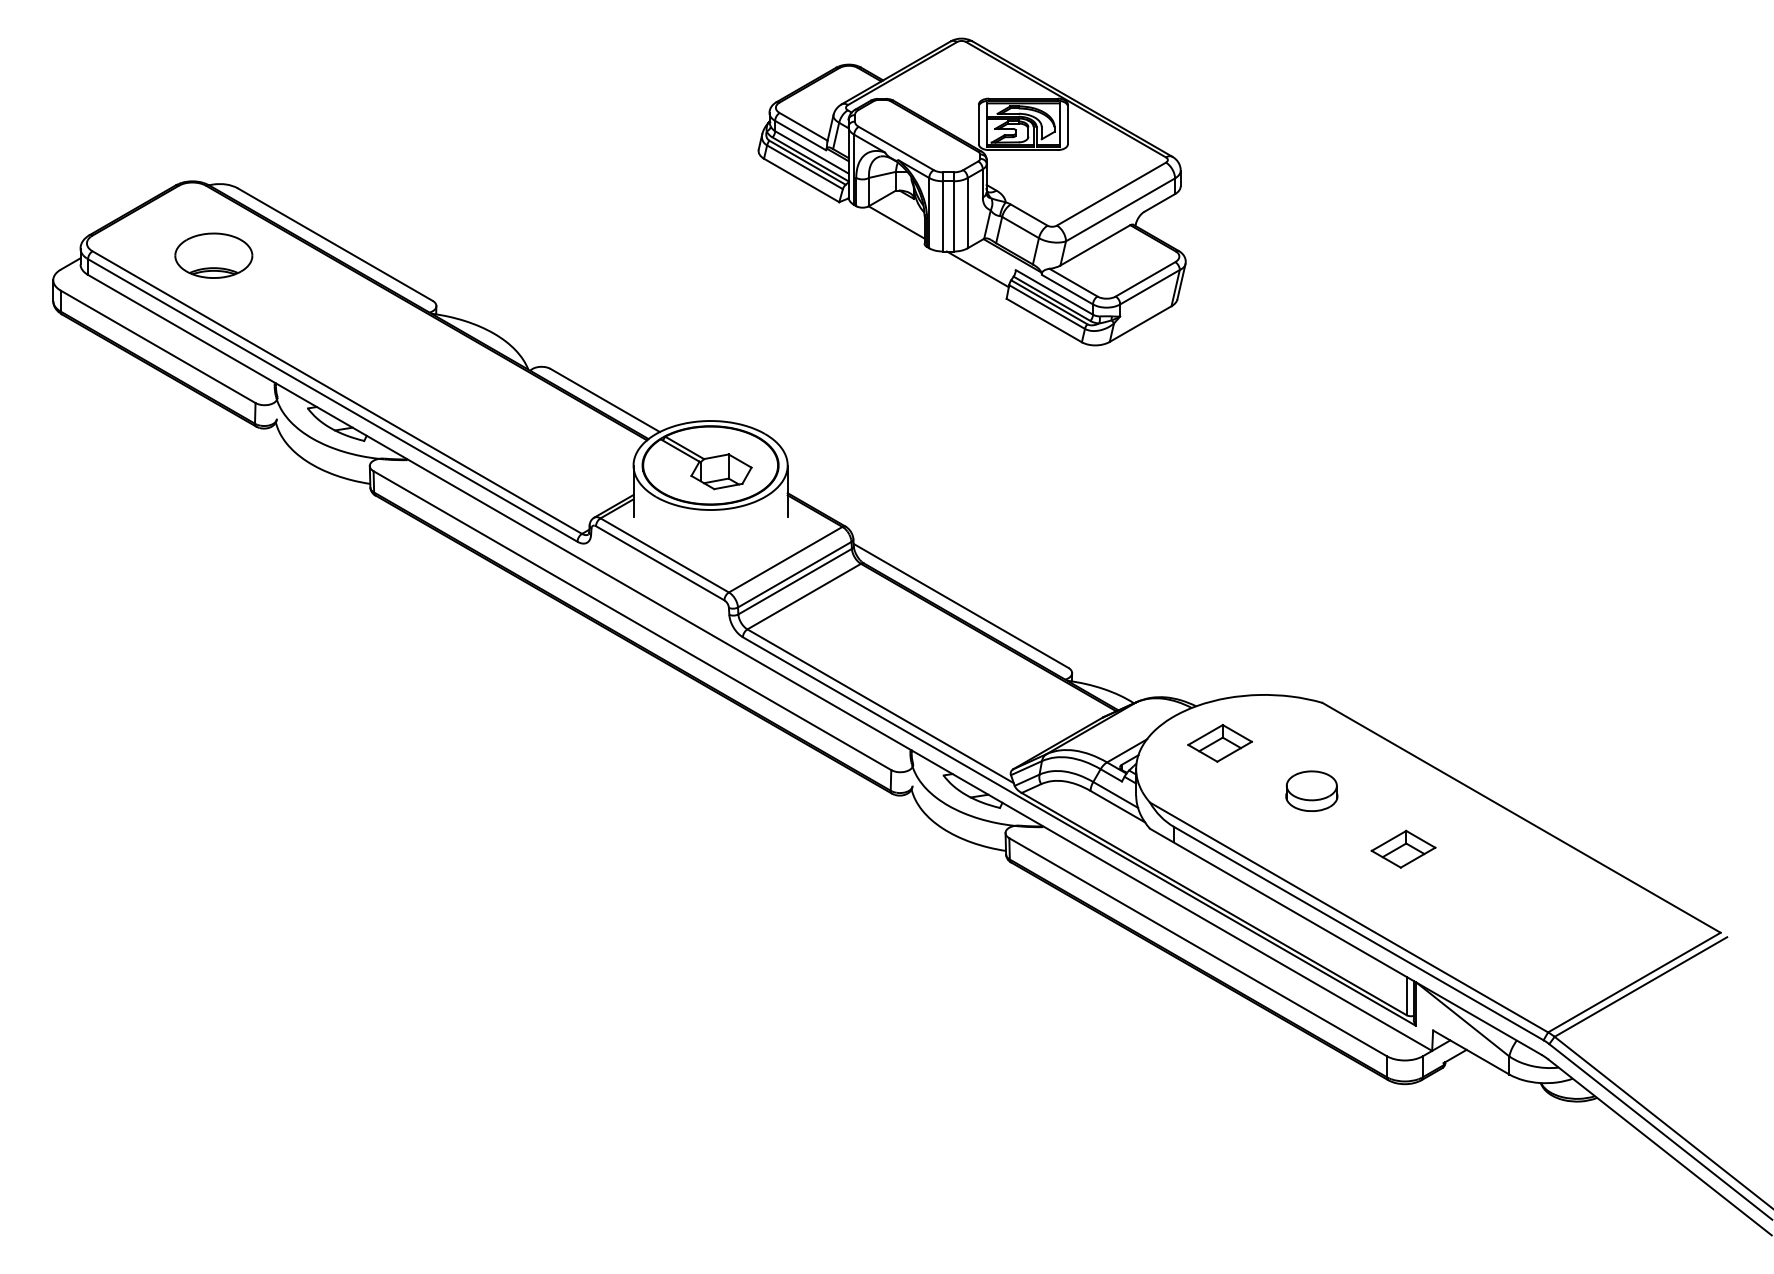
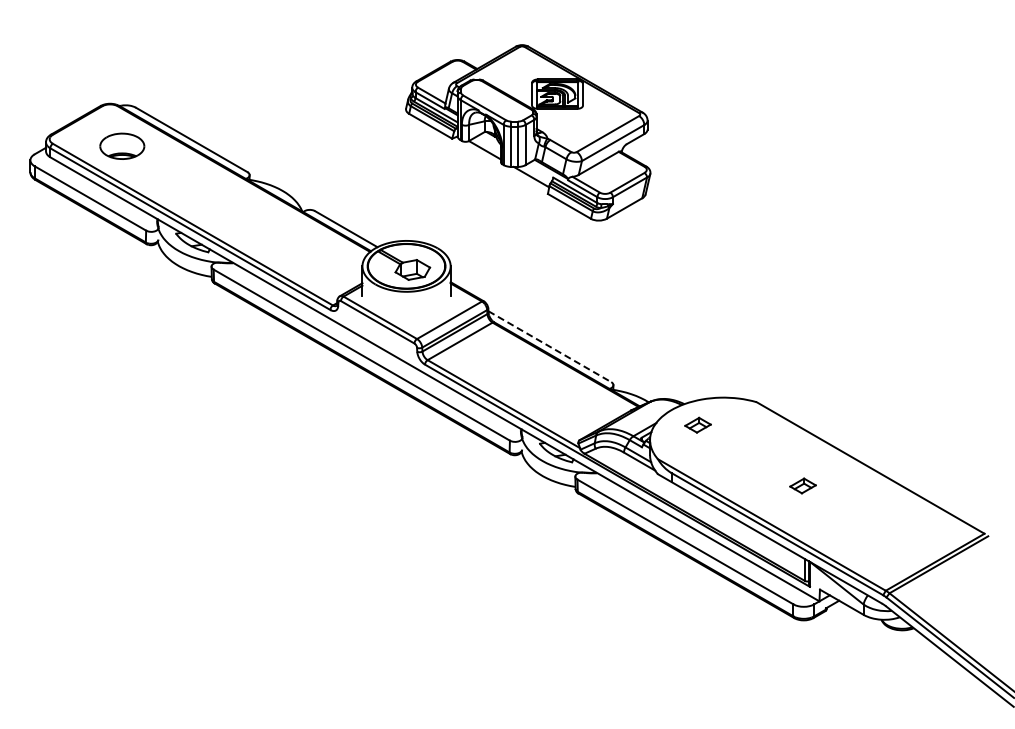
part: (972, 191) -> (528, 132), moved
line: (960, 605) -> (549, 346), solid -> dashed
part: (1219, 741) -> (697, 424), size x0.7
part: (1311, 790) -> (750, 452), removed
part: (1402, 848) -> (802, 485), size x0.7

